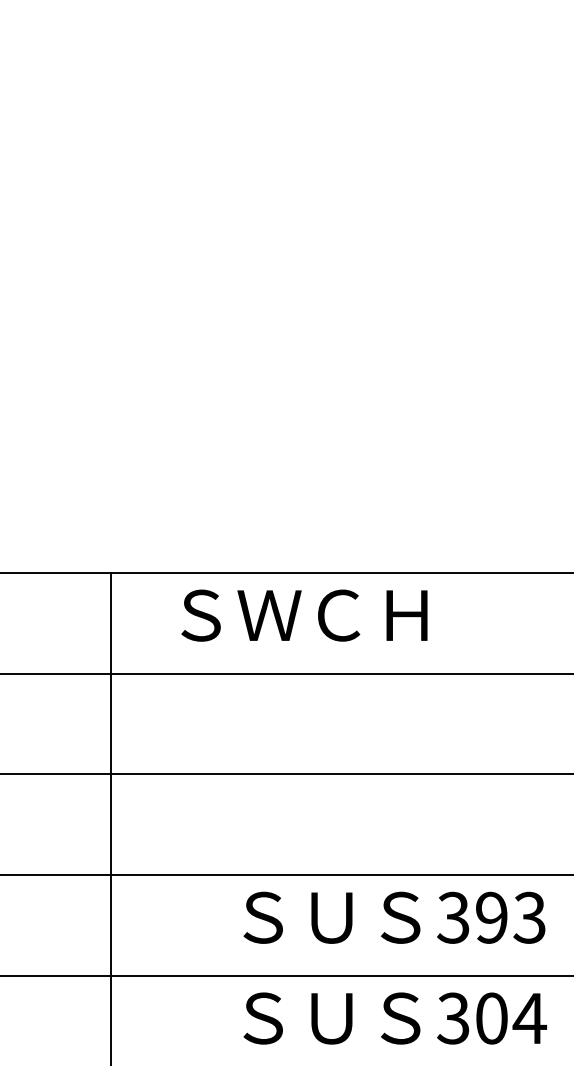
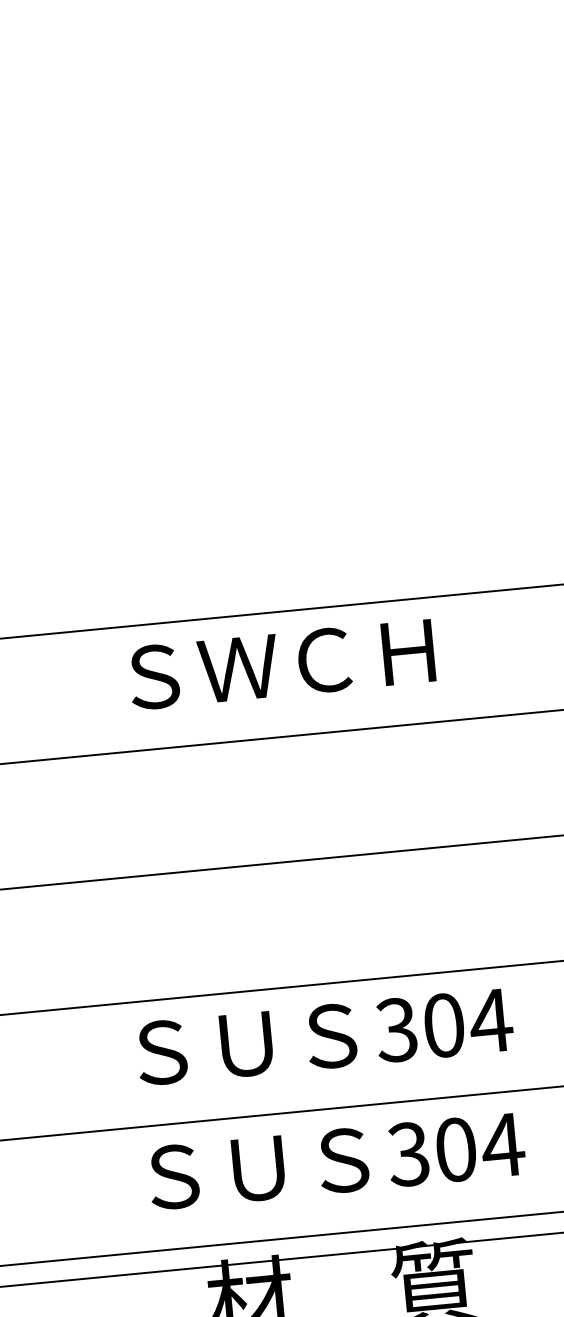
text: (304, 615) -> (281, 664), moved
text: (511, 917) -> (468, 1022), 393 -> 304

